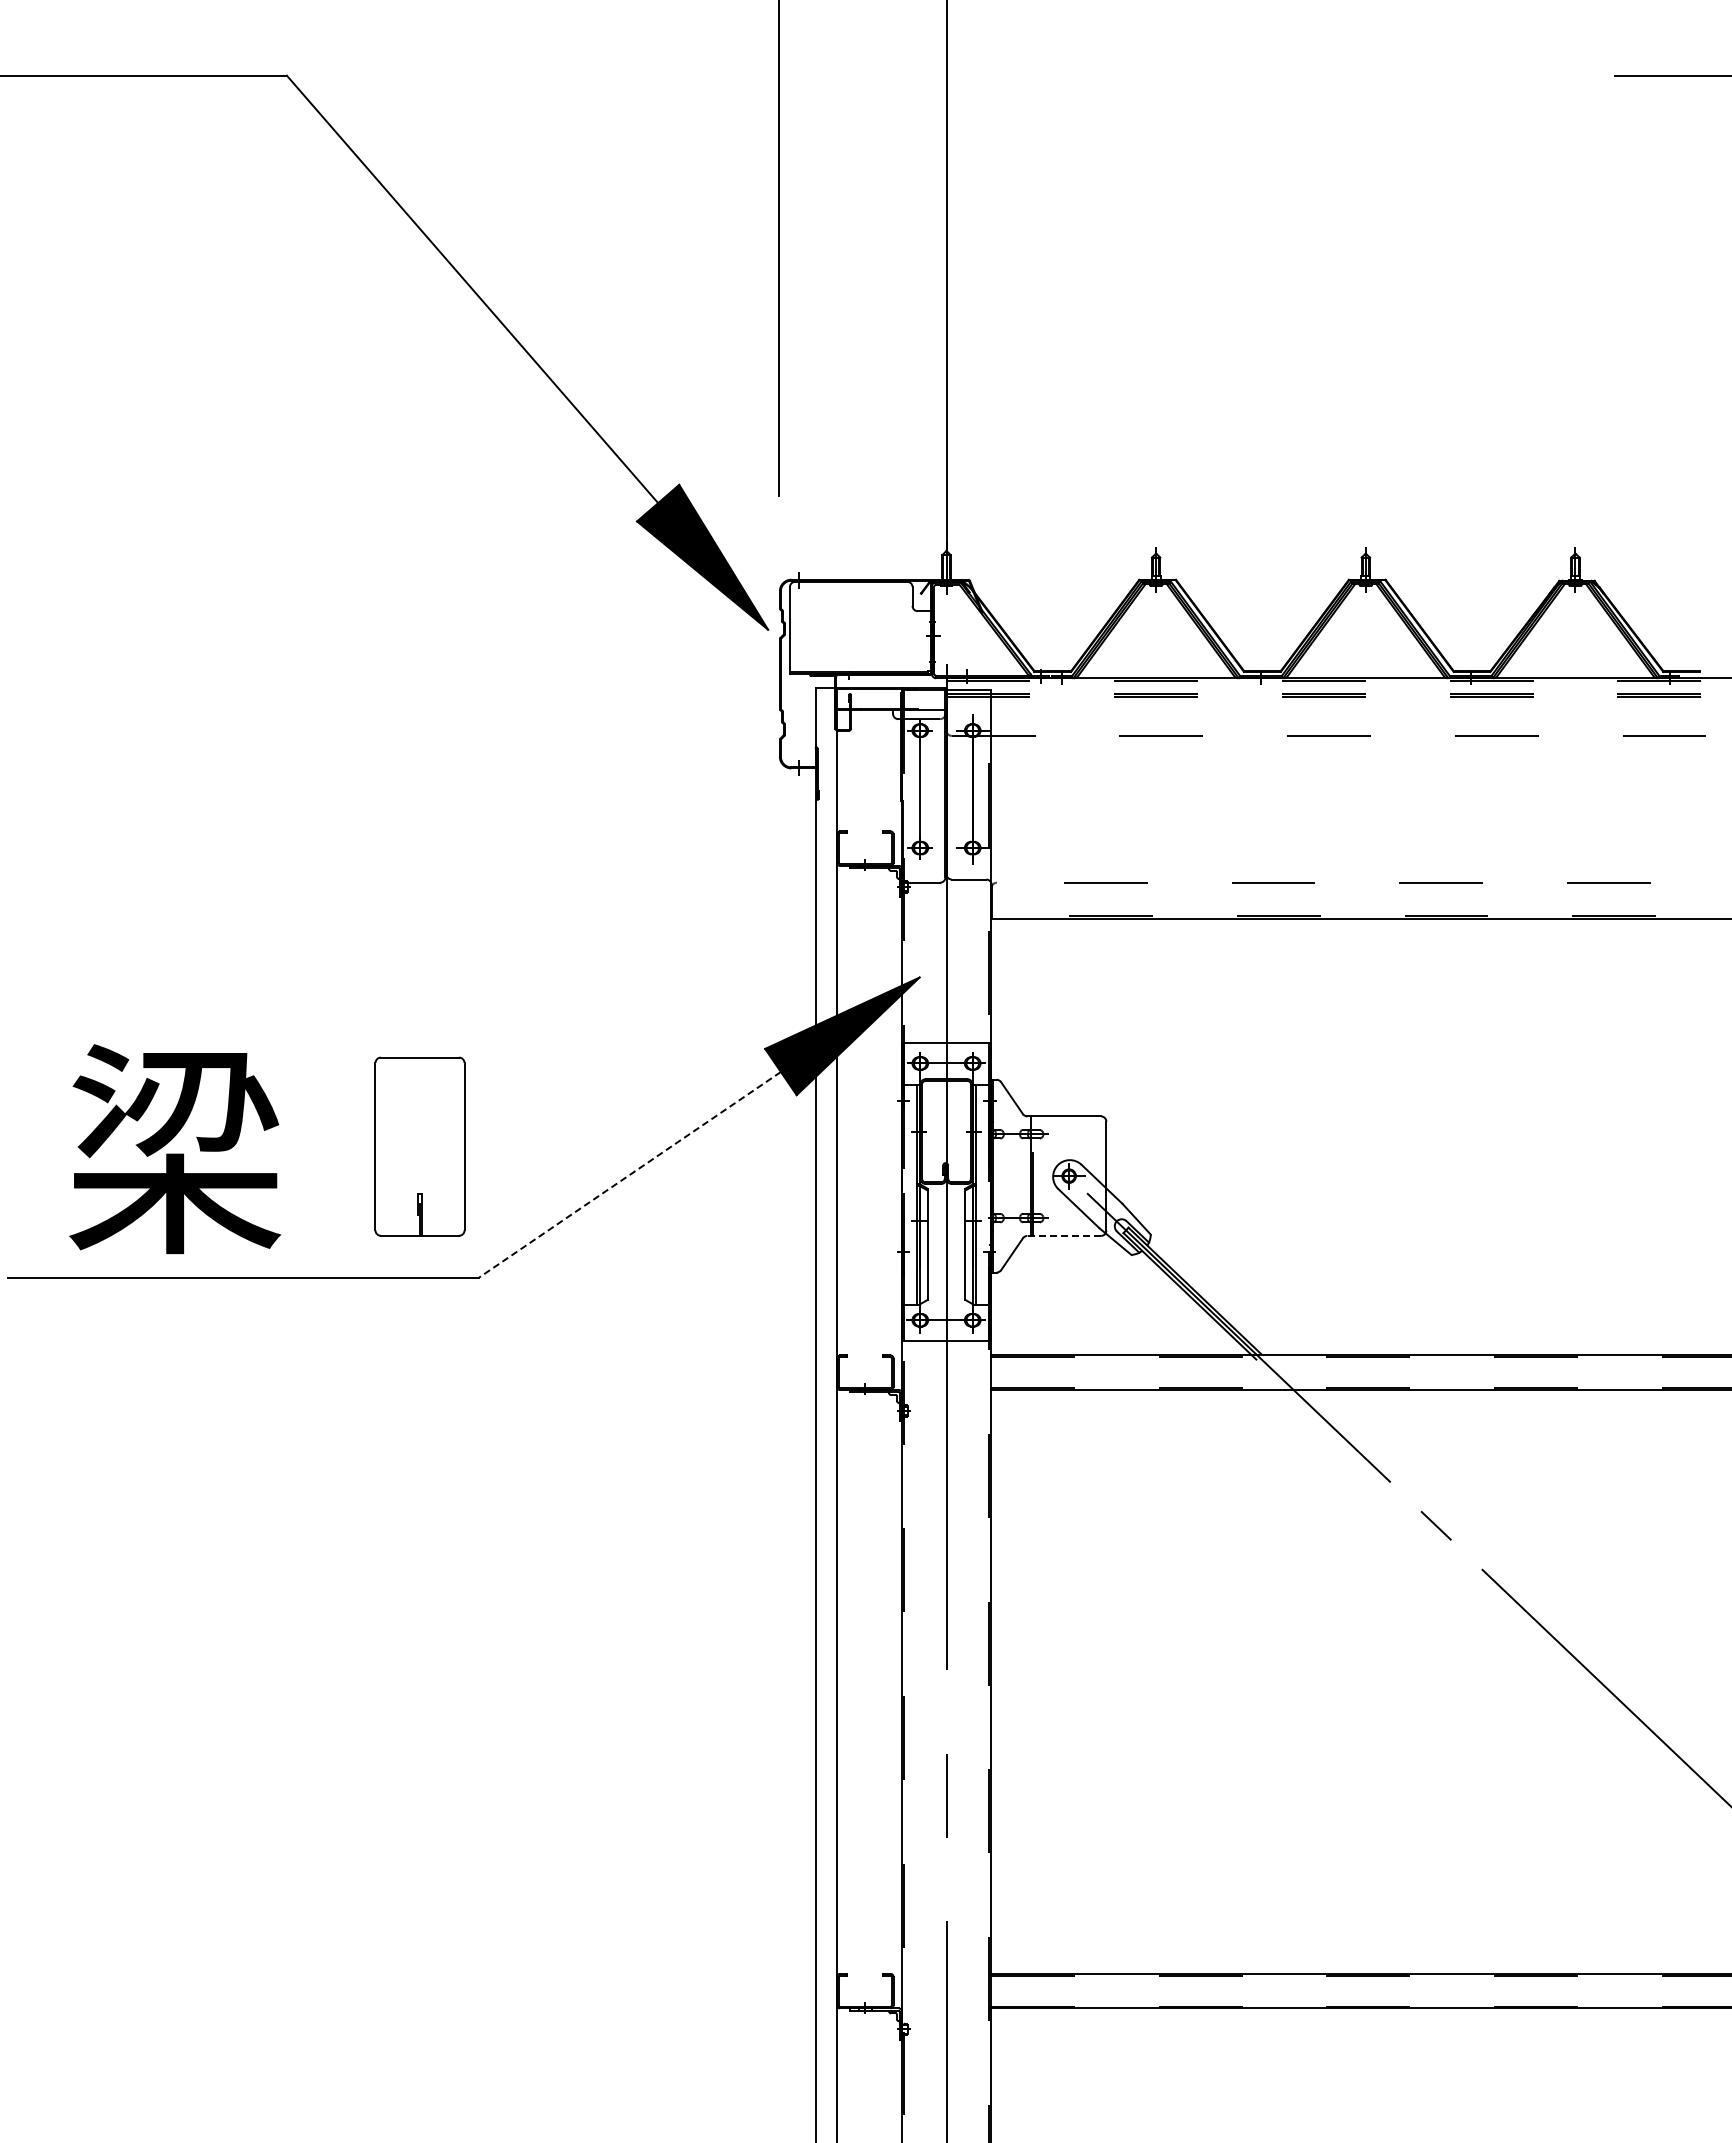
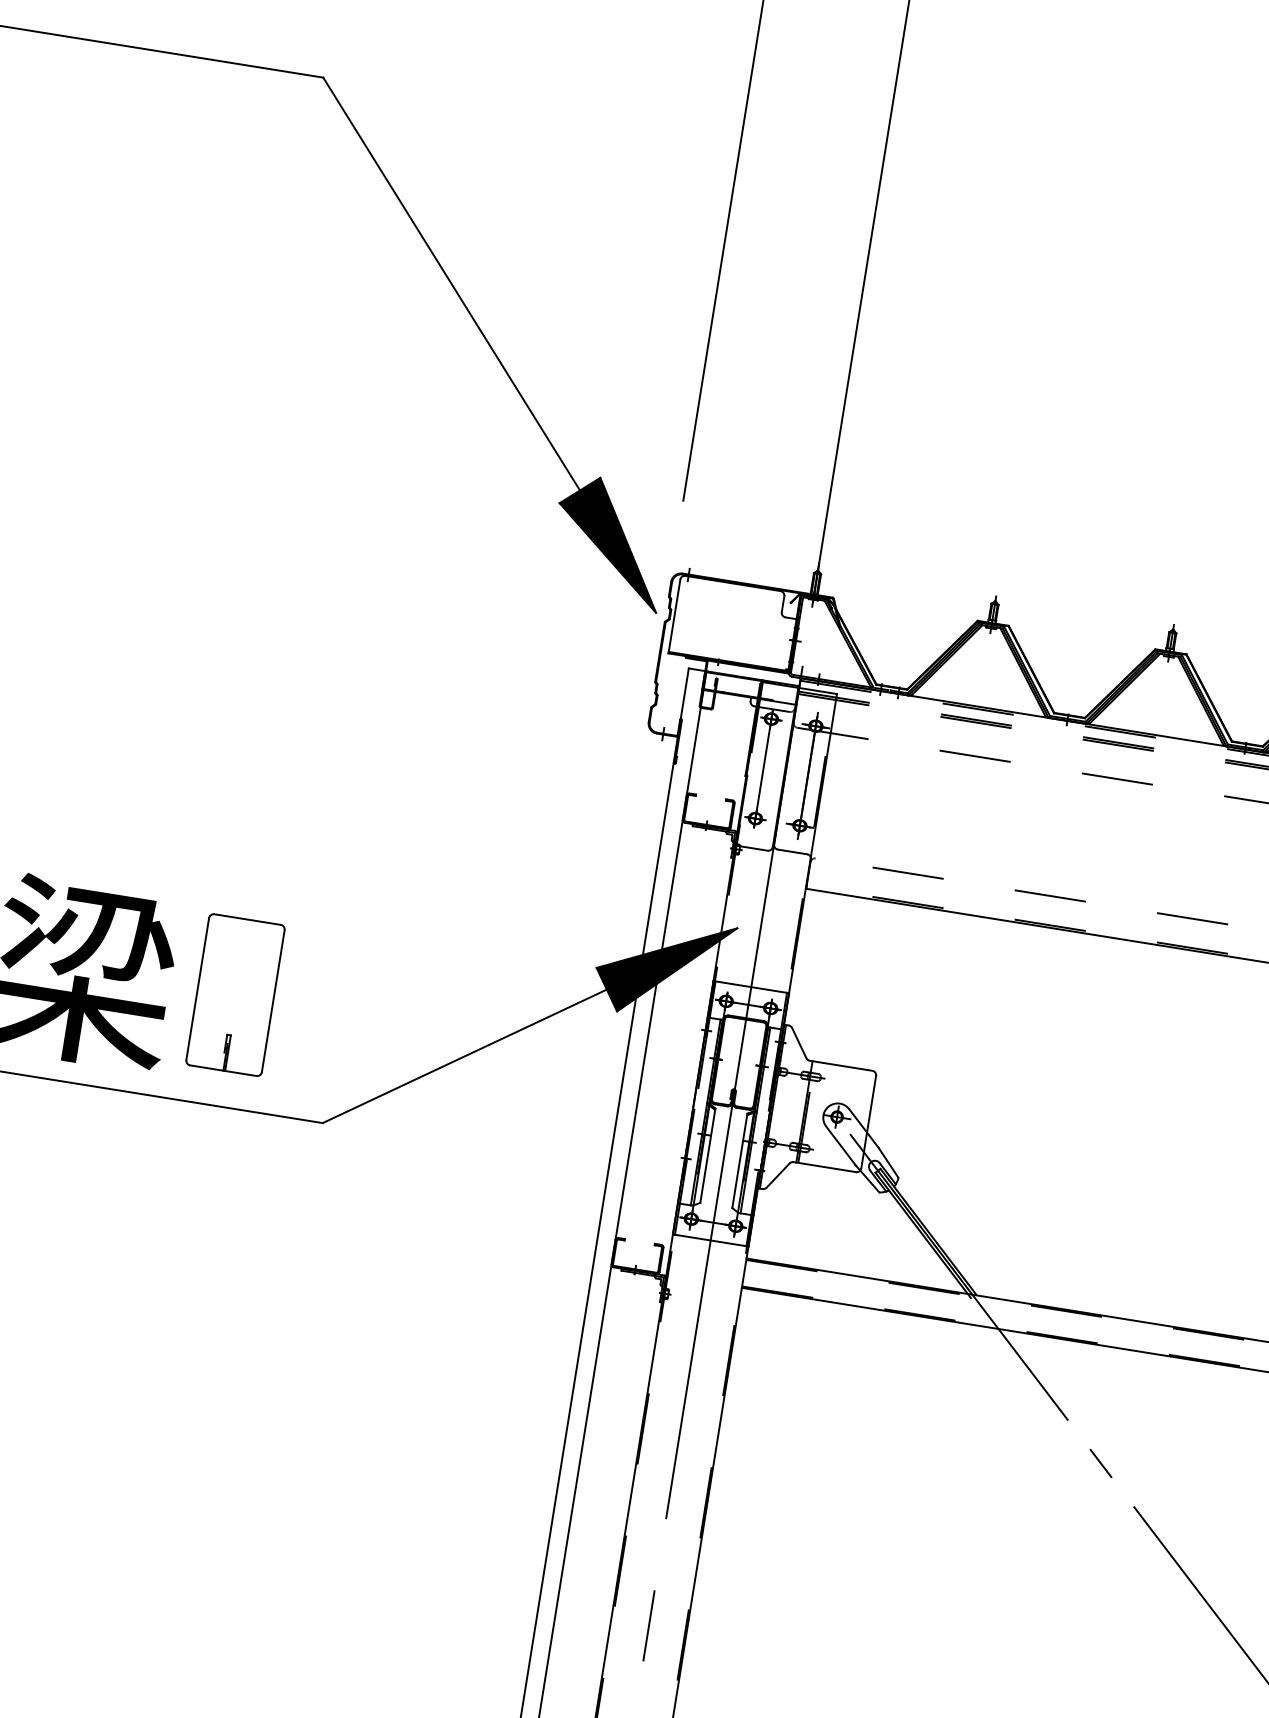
part: (419, 1146) -> (235, 994), moved
line: (629, 1174) -> (464, 1055), dashed -> solid
line: (1064, 1235) -> (825, 1166), dashed -> solid

